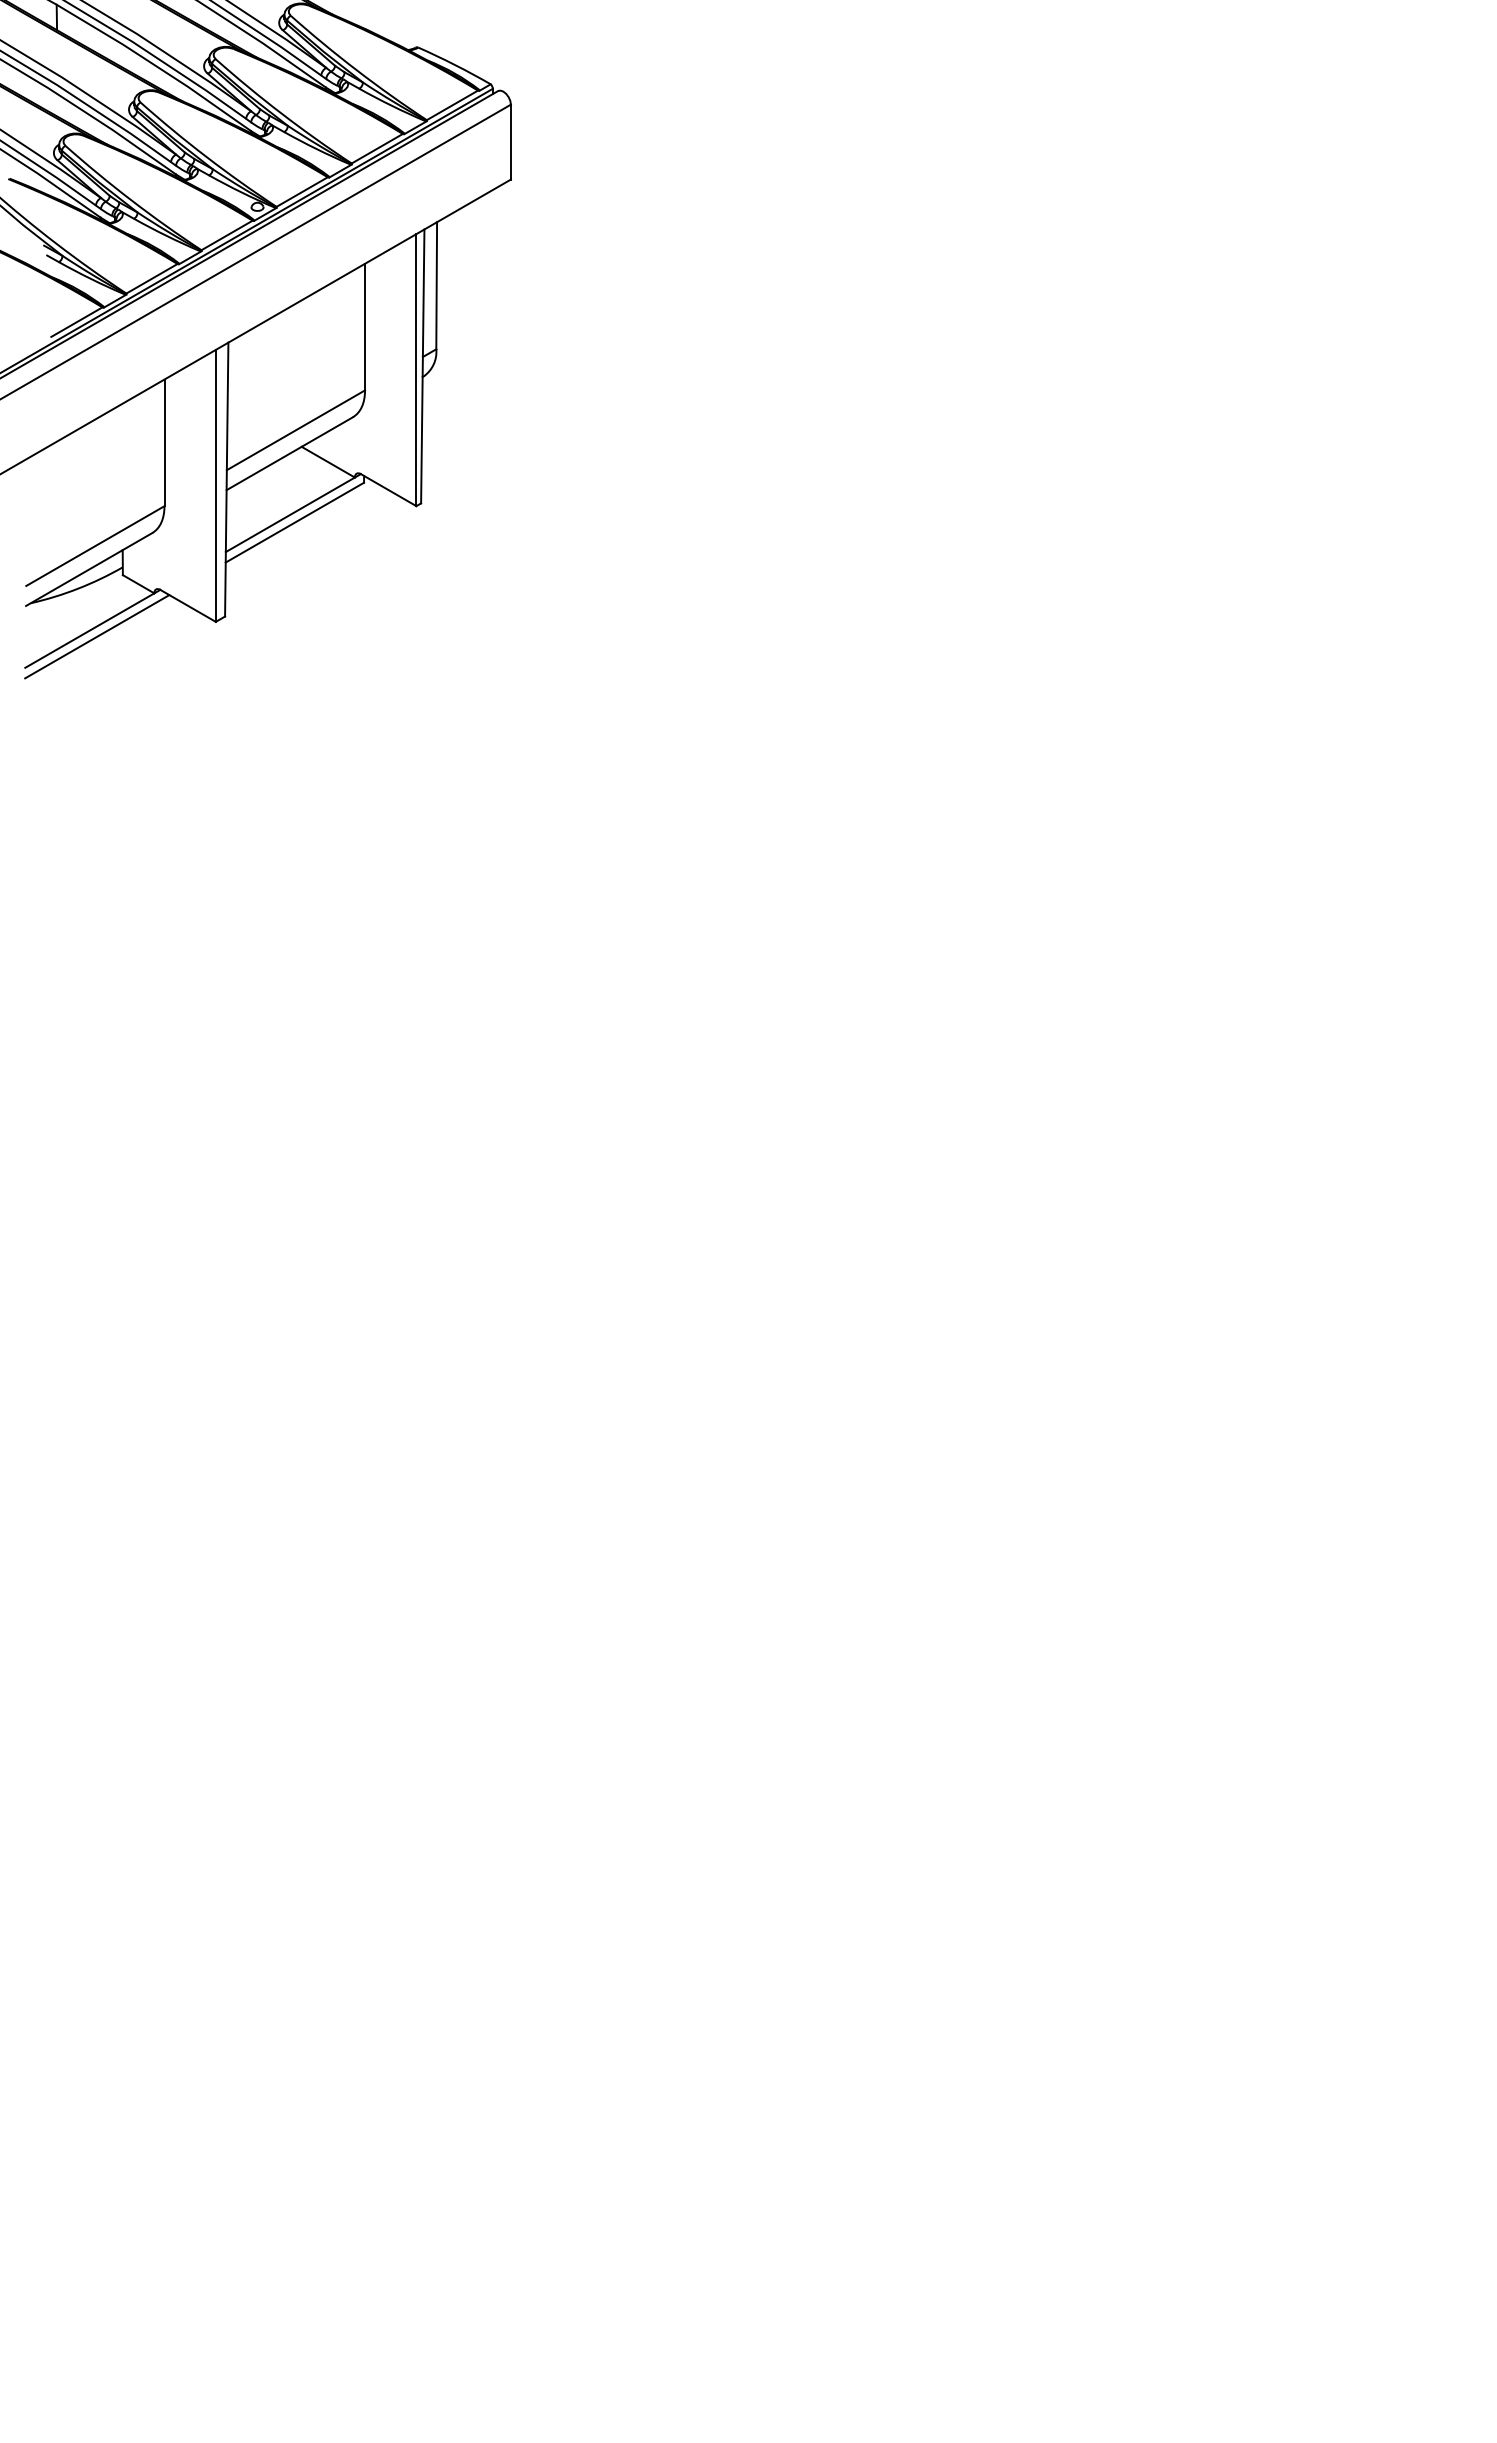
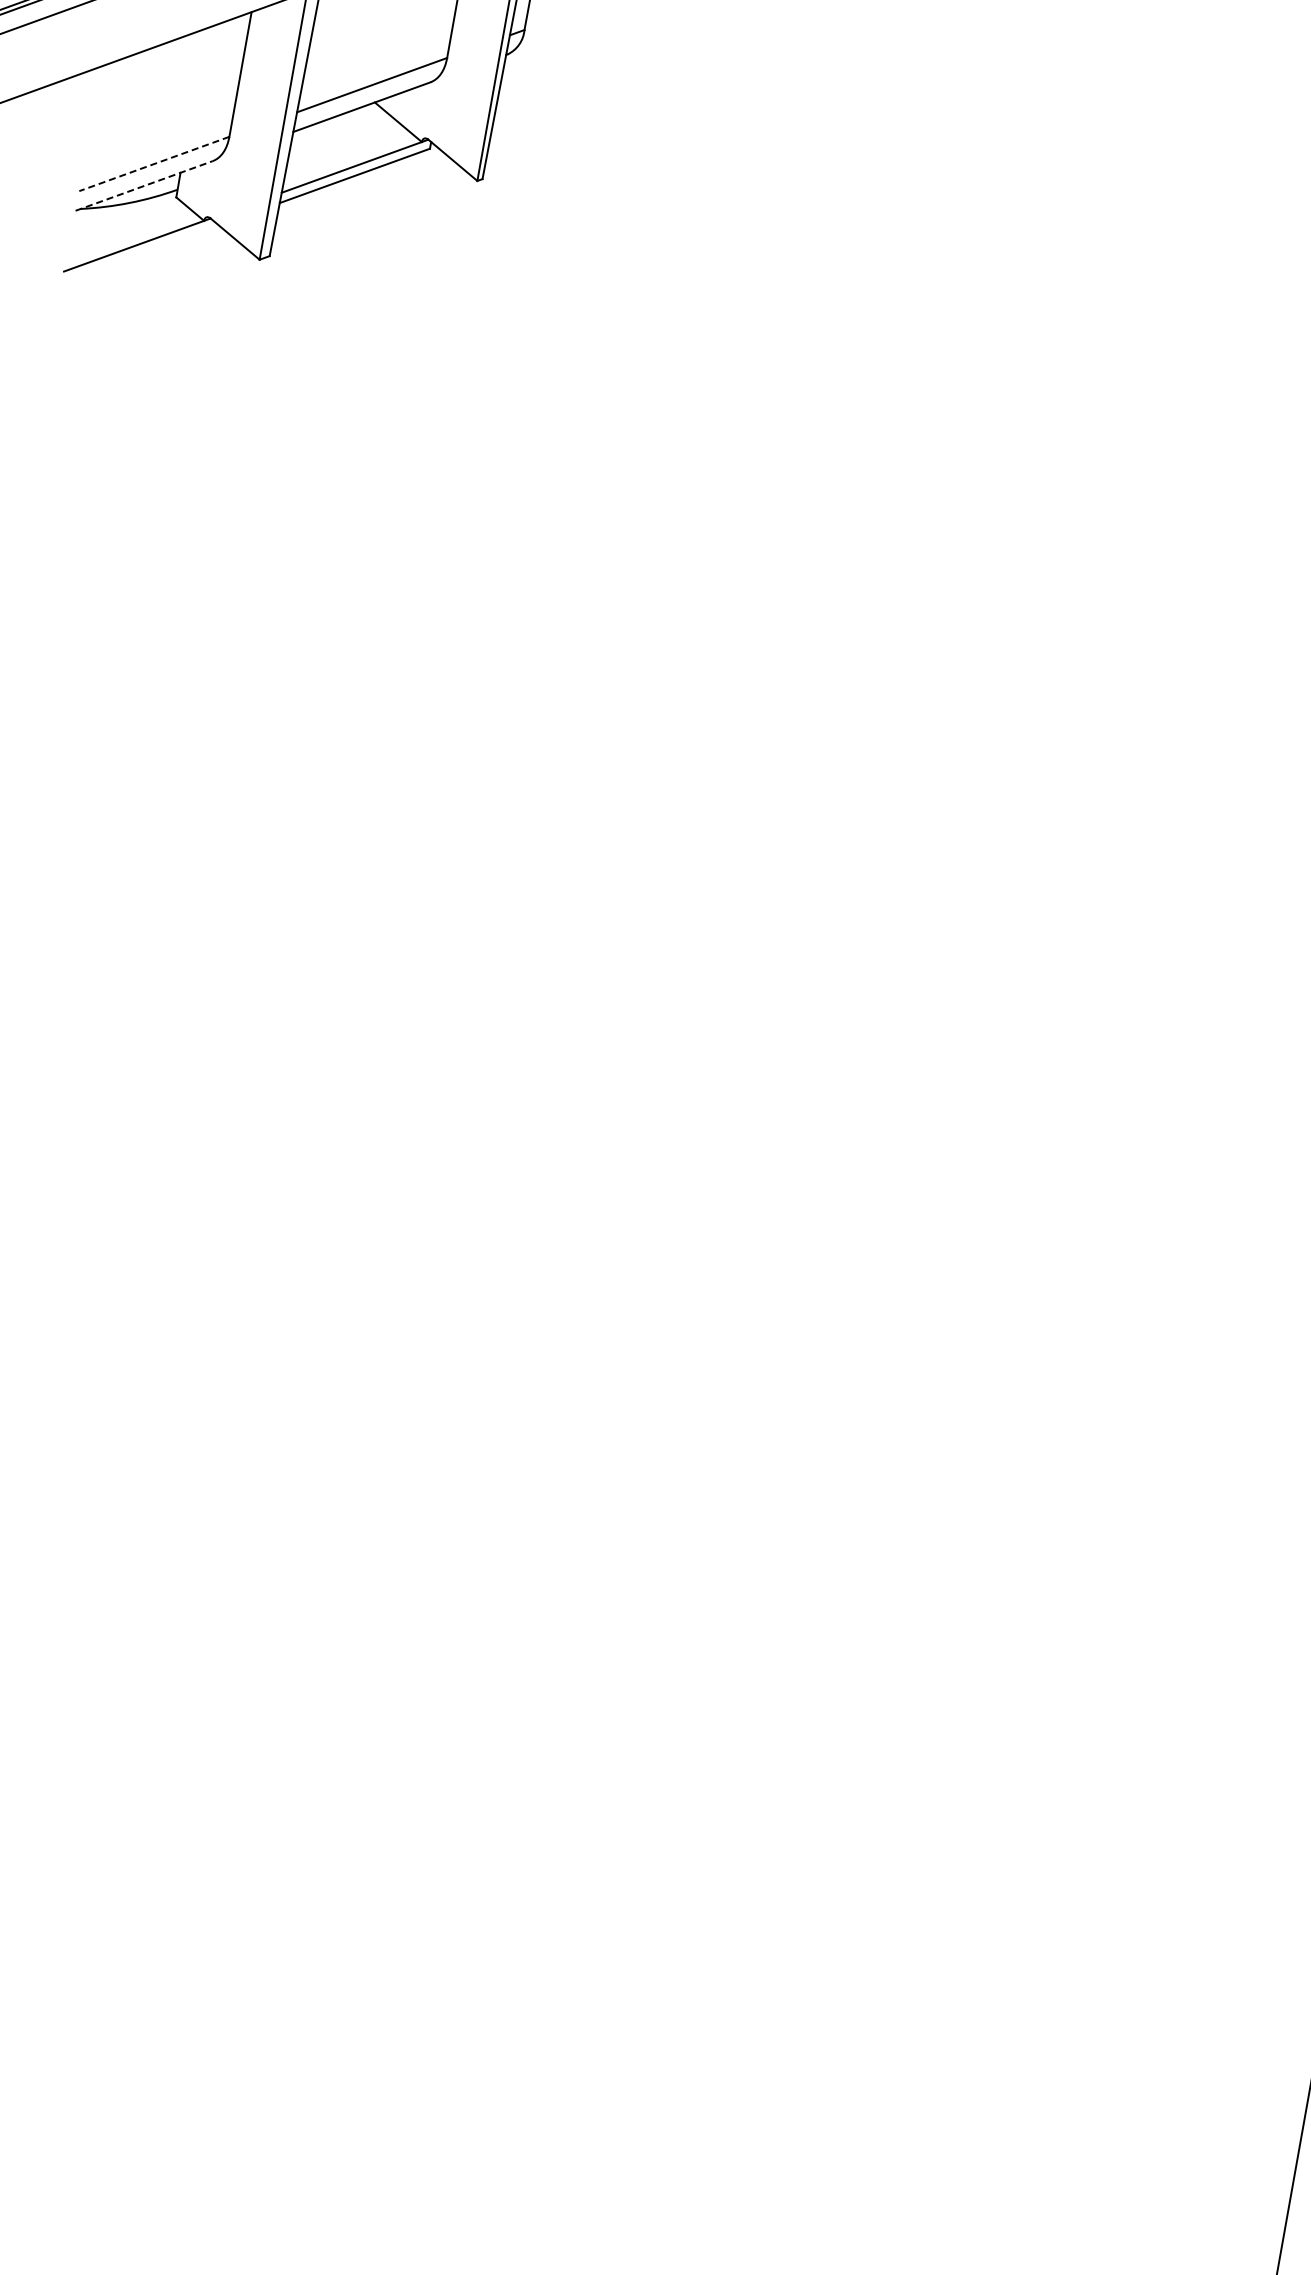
line: (95, 546) -> (154, 164), solid -> dashed
line: (89, 569) -> (144, 186), solid -> dashed
line: (97, 636) -> (140, 253), removed

